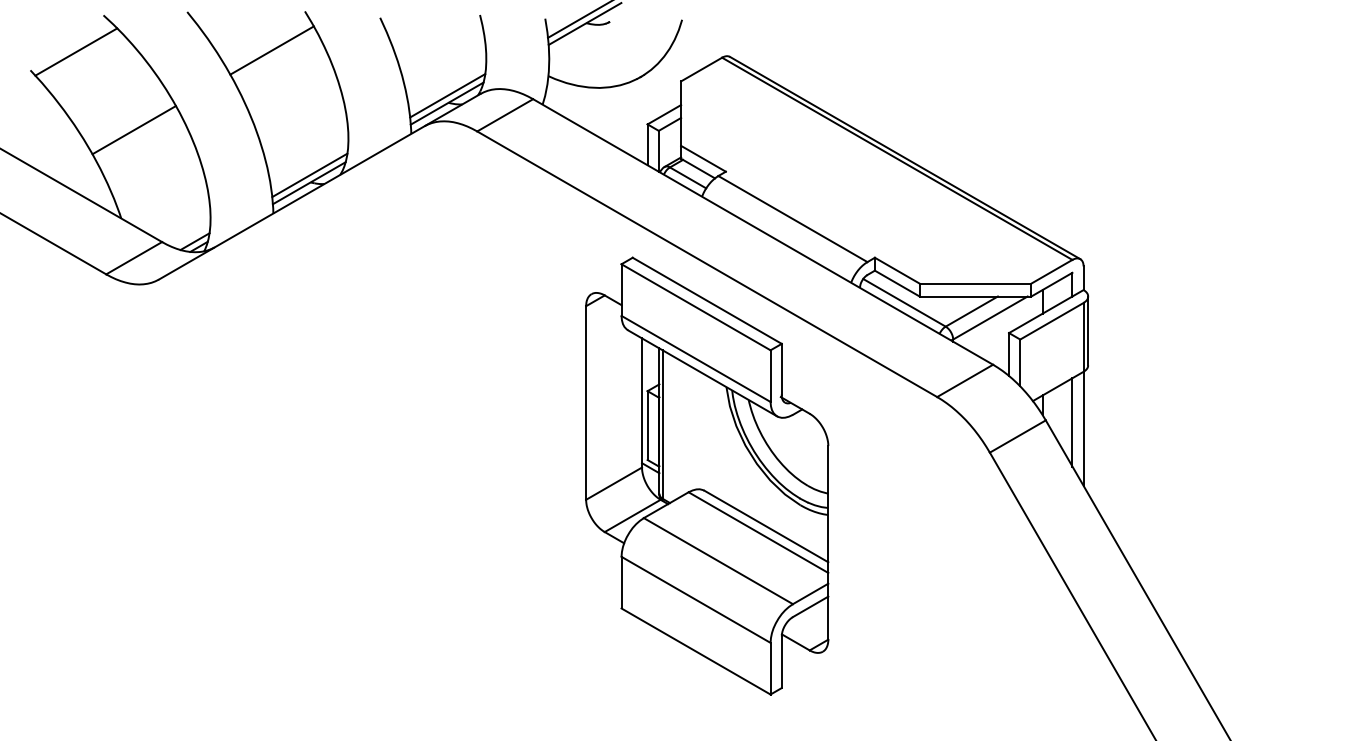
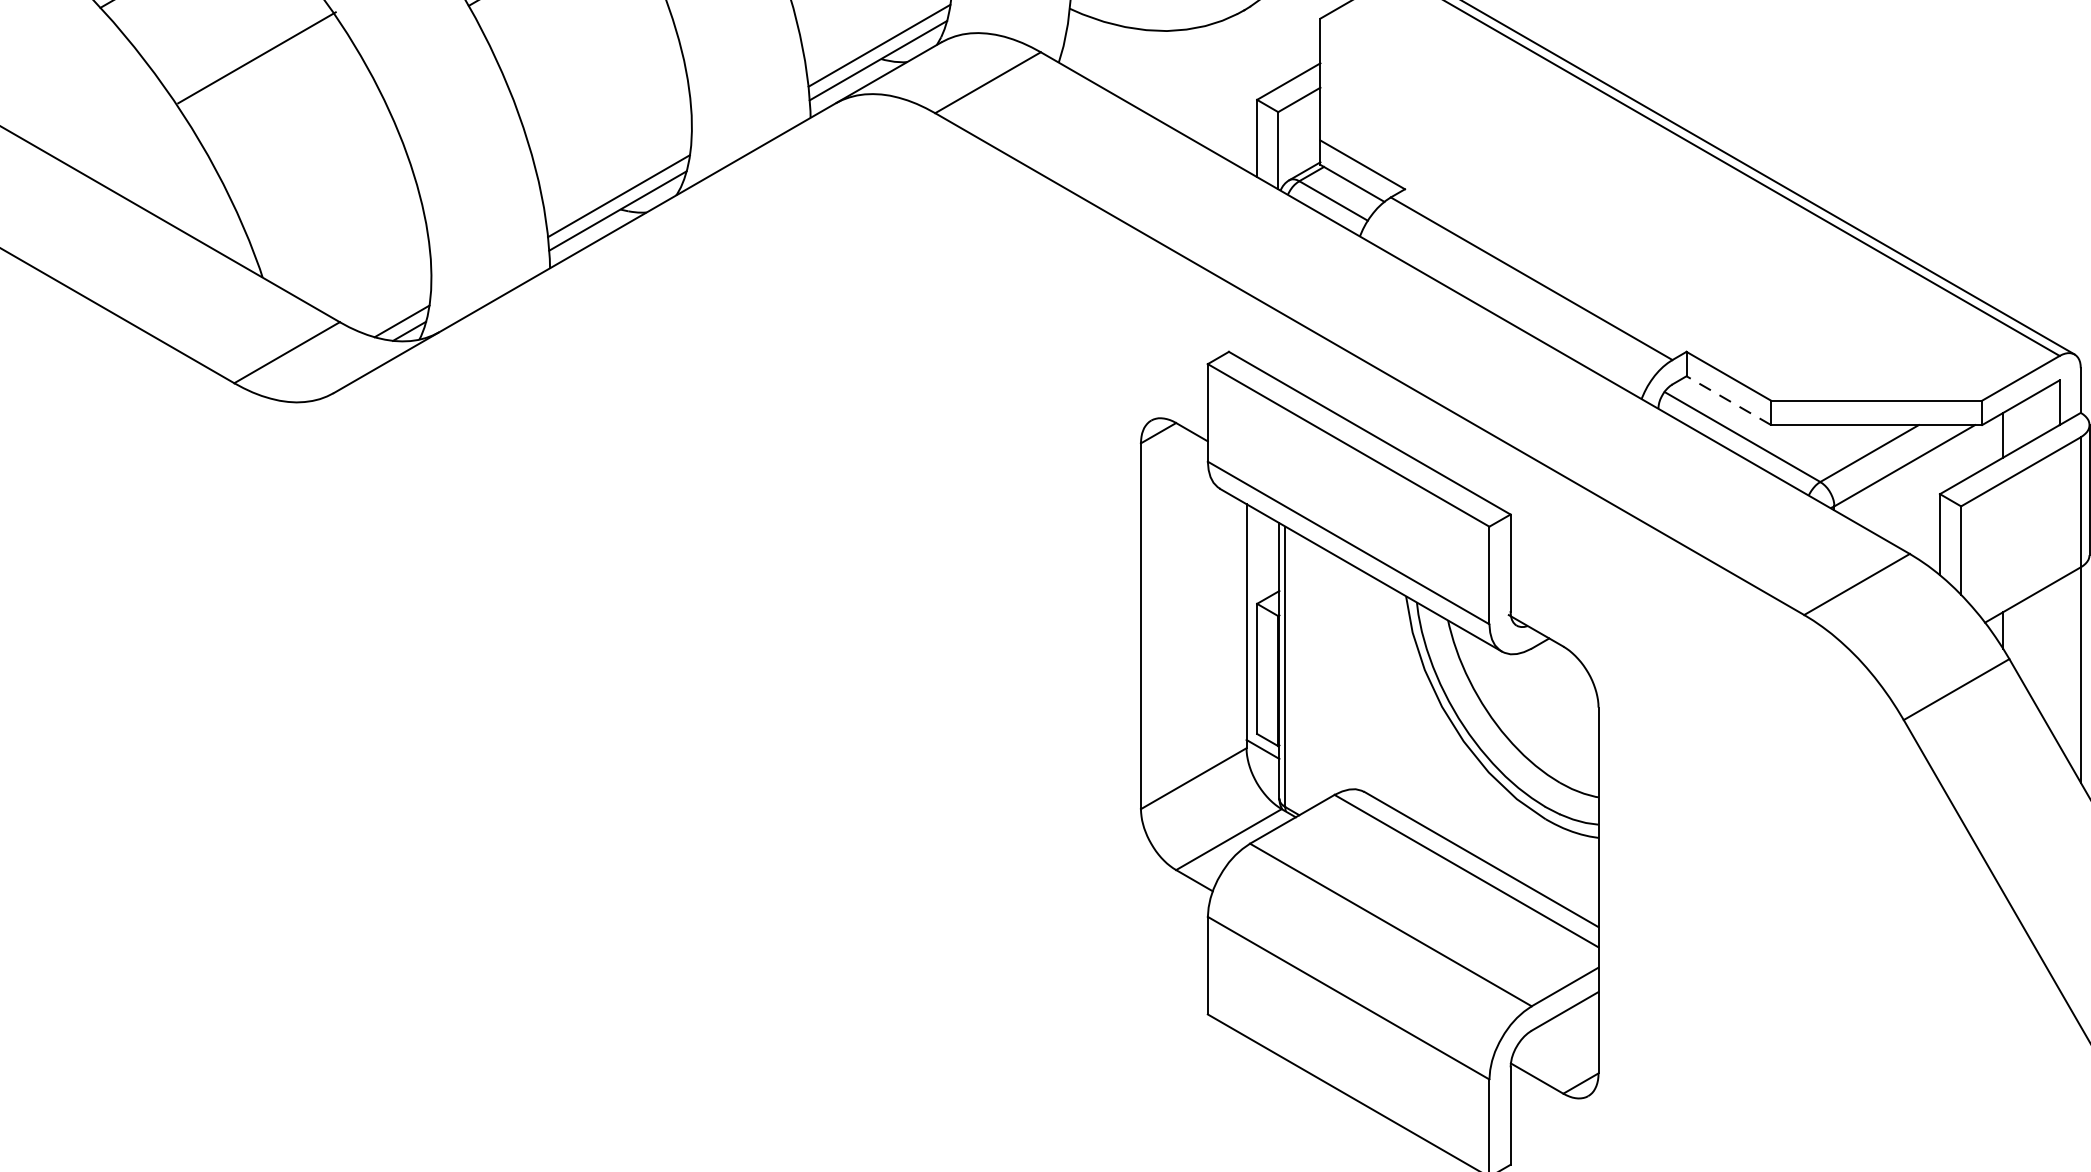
line: (133, 130) -> (255, 58), moved
line: (897, 283) -> (1729, 400), solid -> dashed
line: (1072, 422) -> (2059, 663), removed

